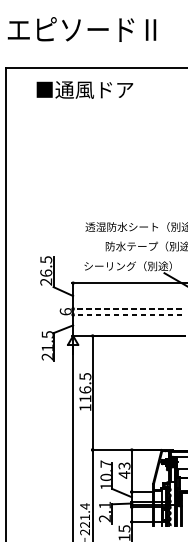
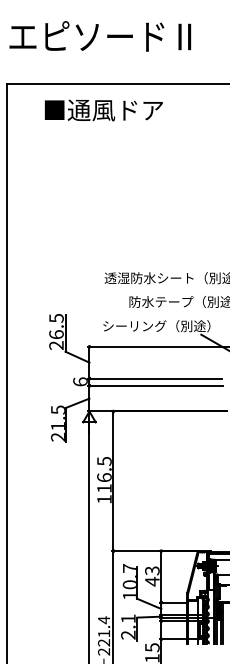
line: (126, 308) -> (154, 378), dashed -> solid
line: (127, 314) -> (155, 385), dashed -> solid

